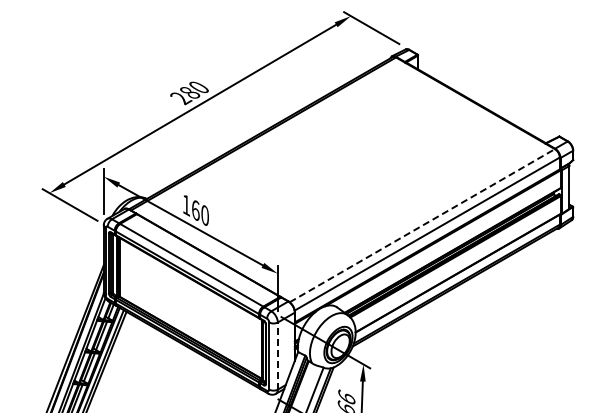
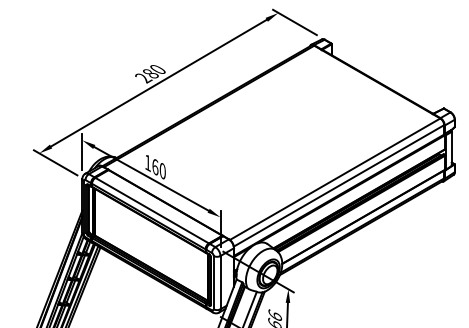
line: (422, 225) -> (335, 179), dashed -> solid
line: (277, 356) -> (220, 283), dashed -> solid

